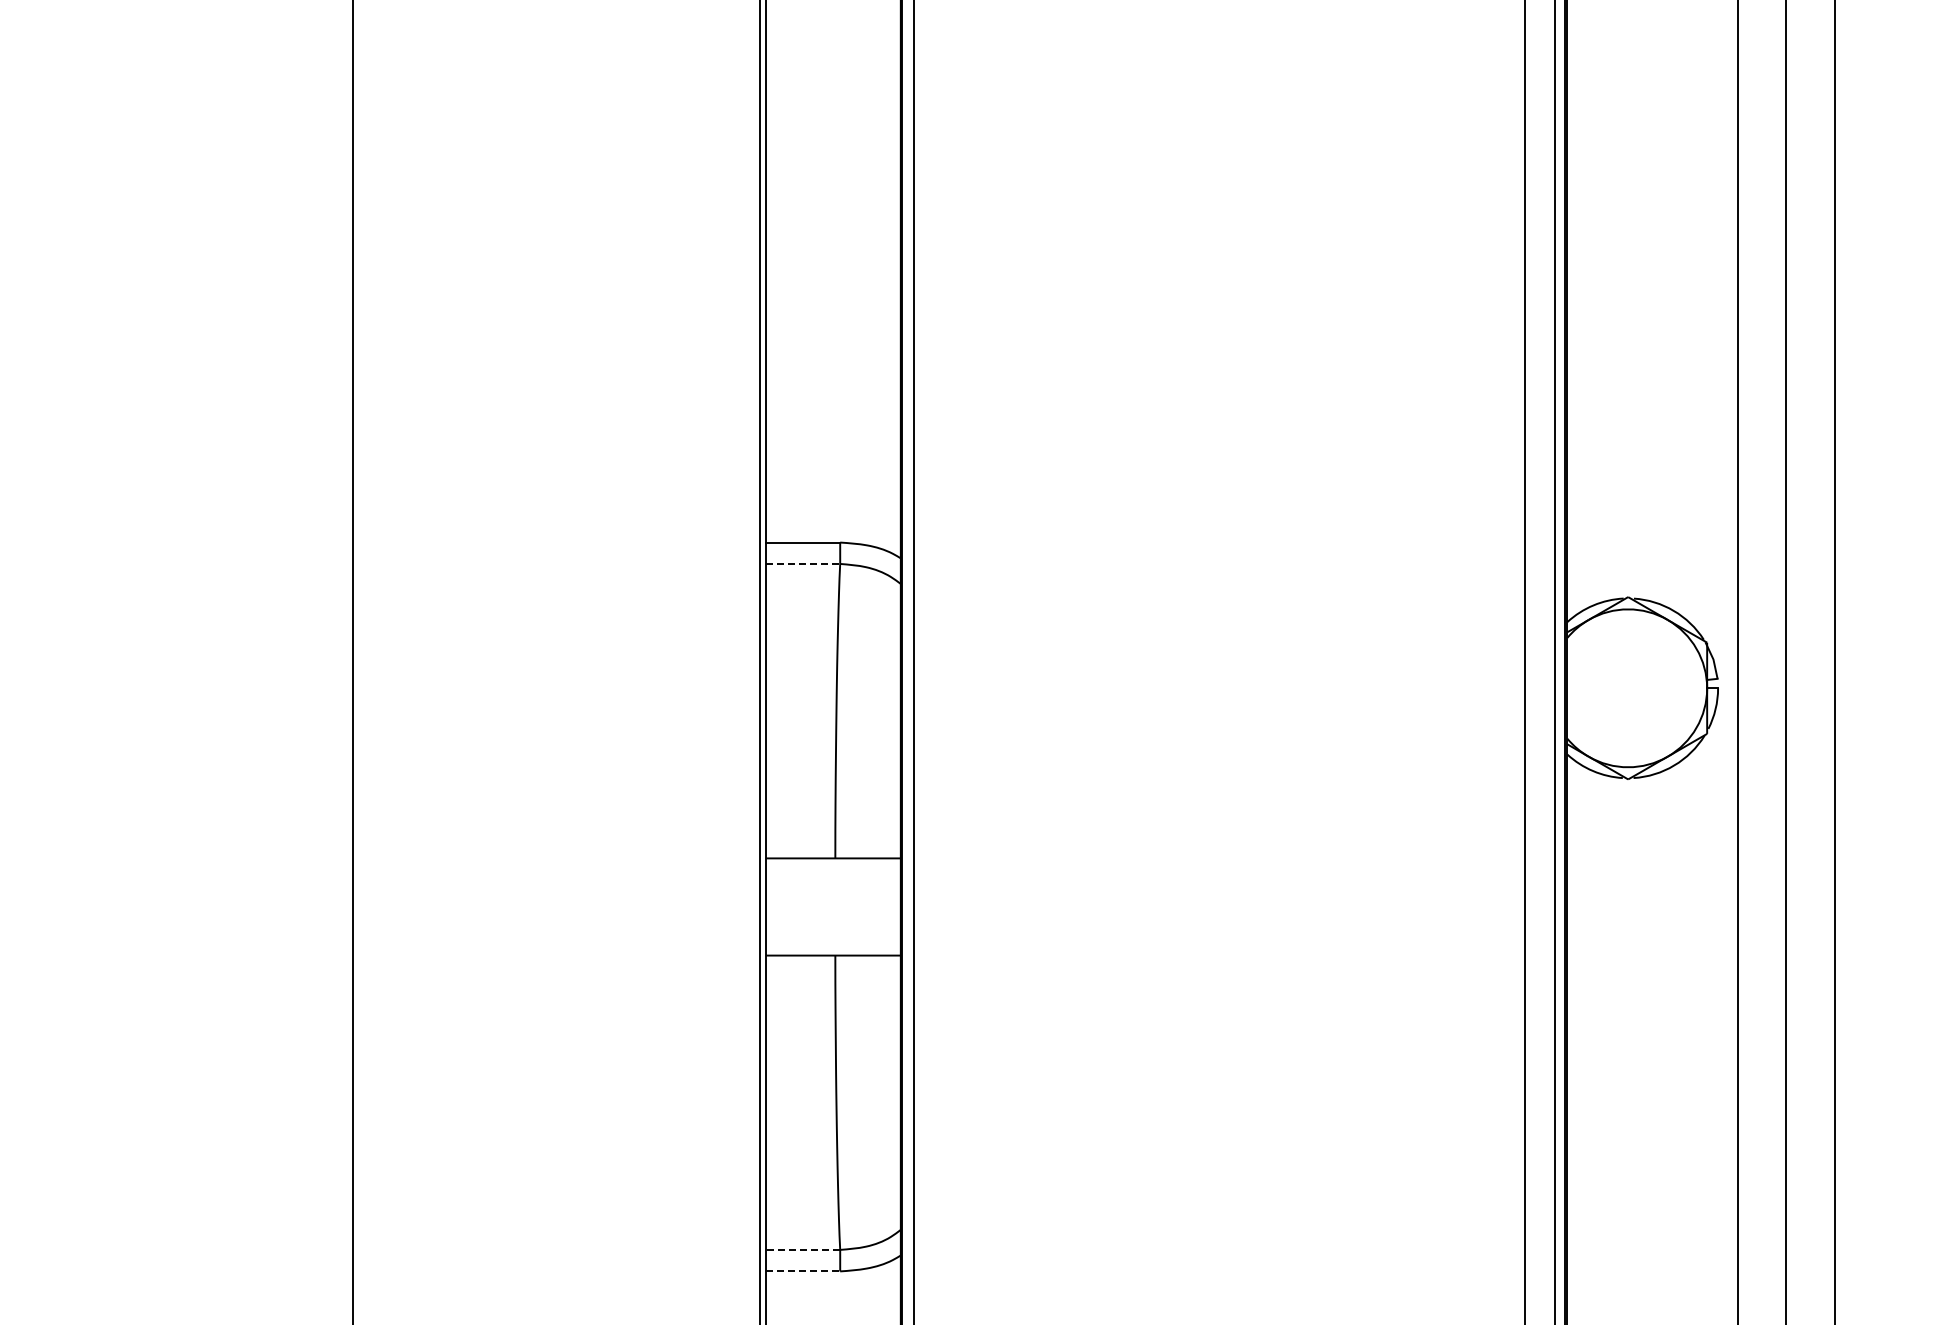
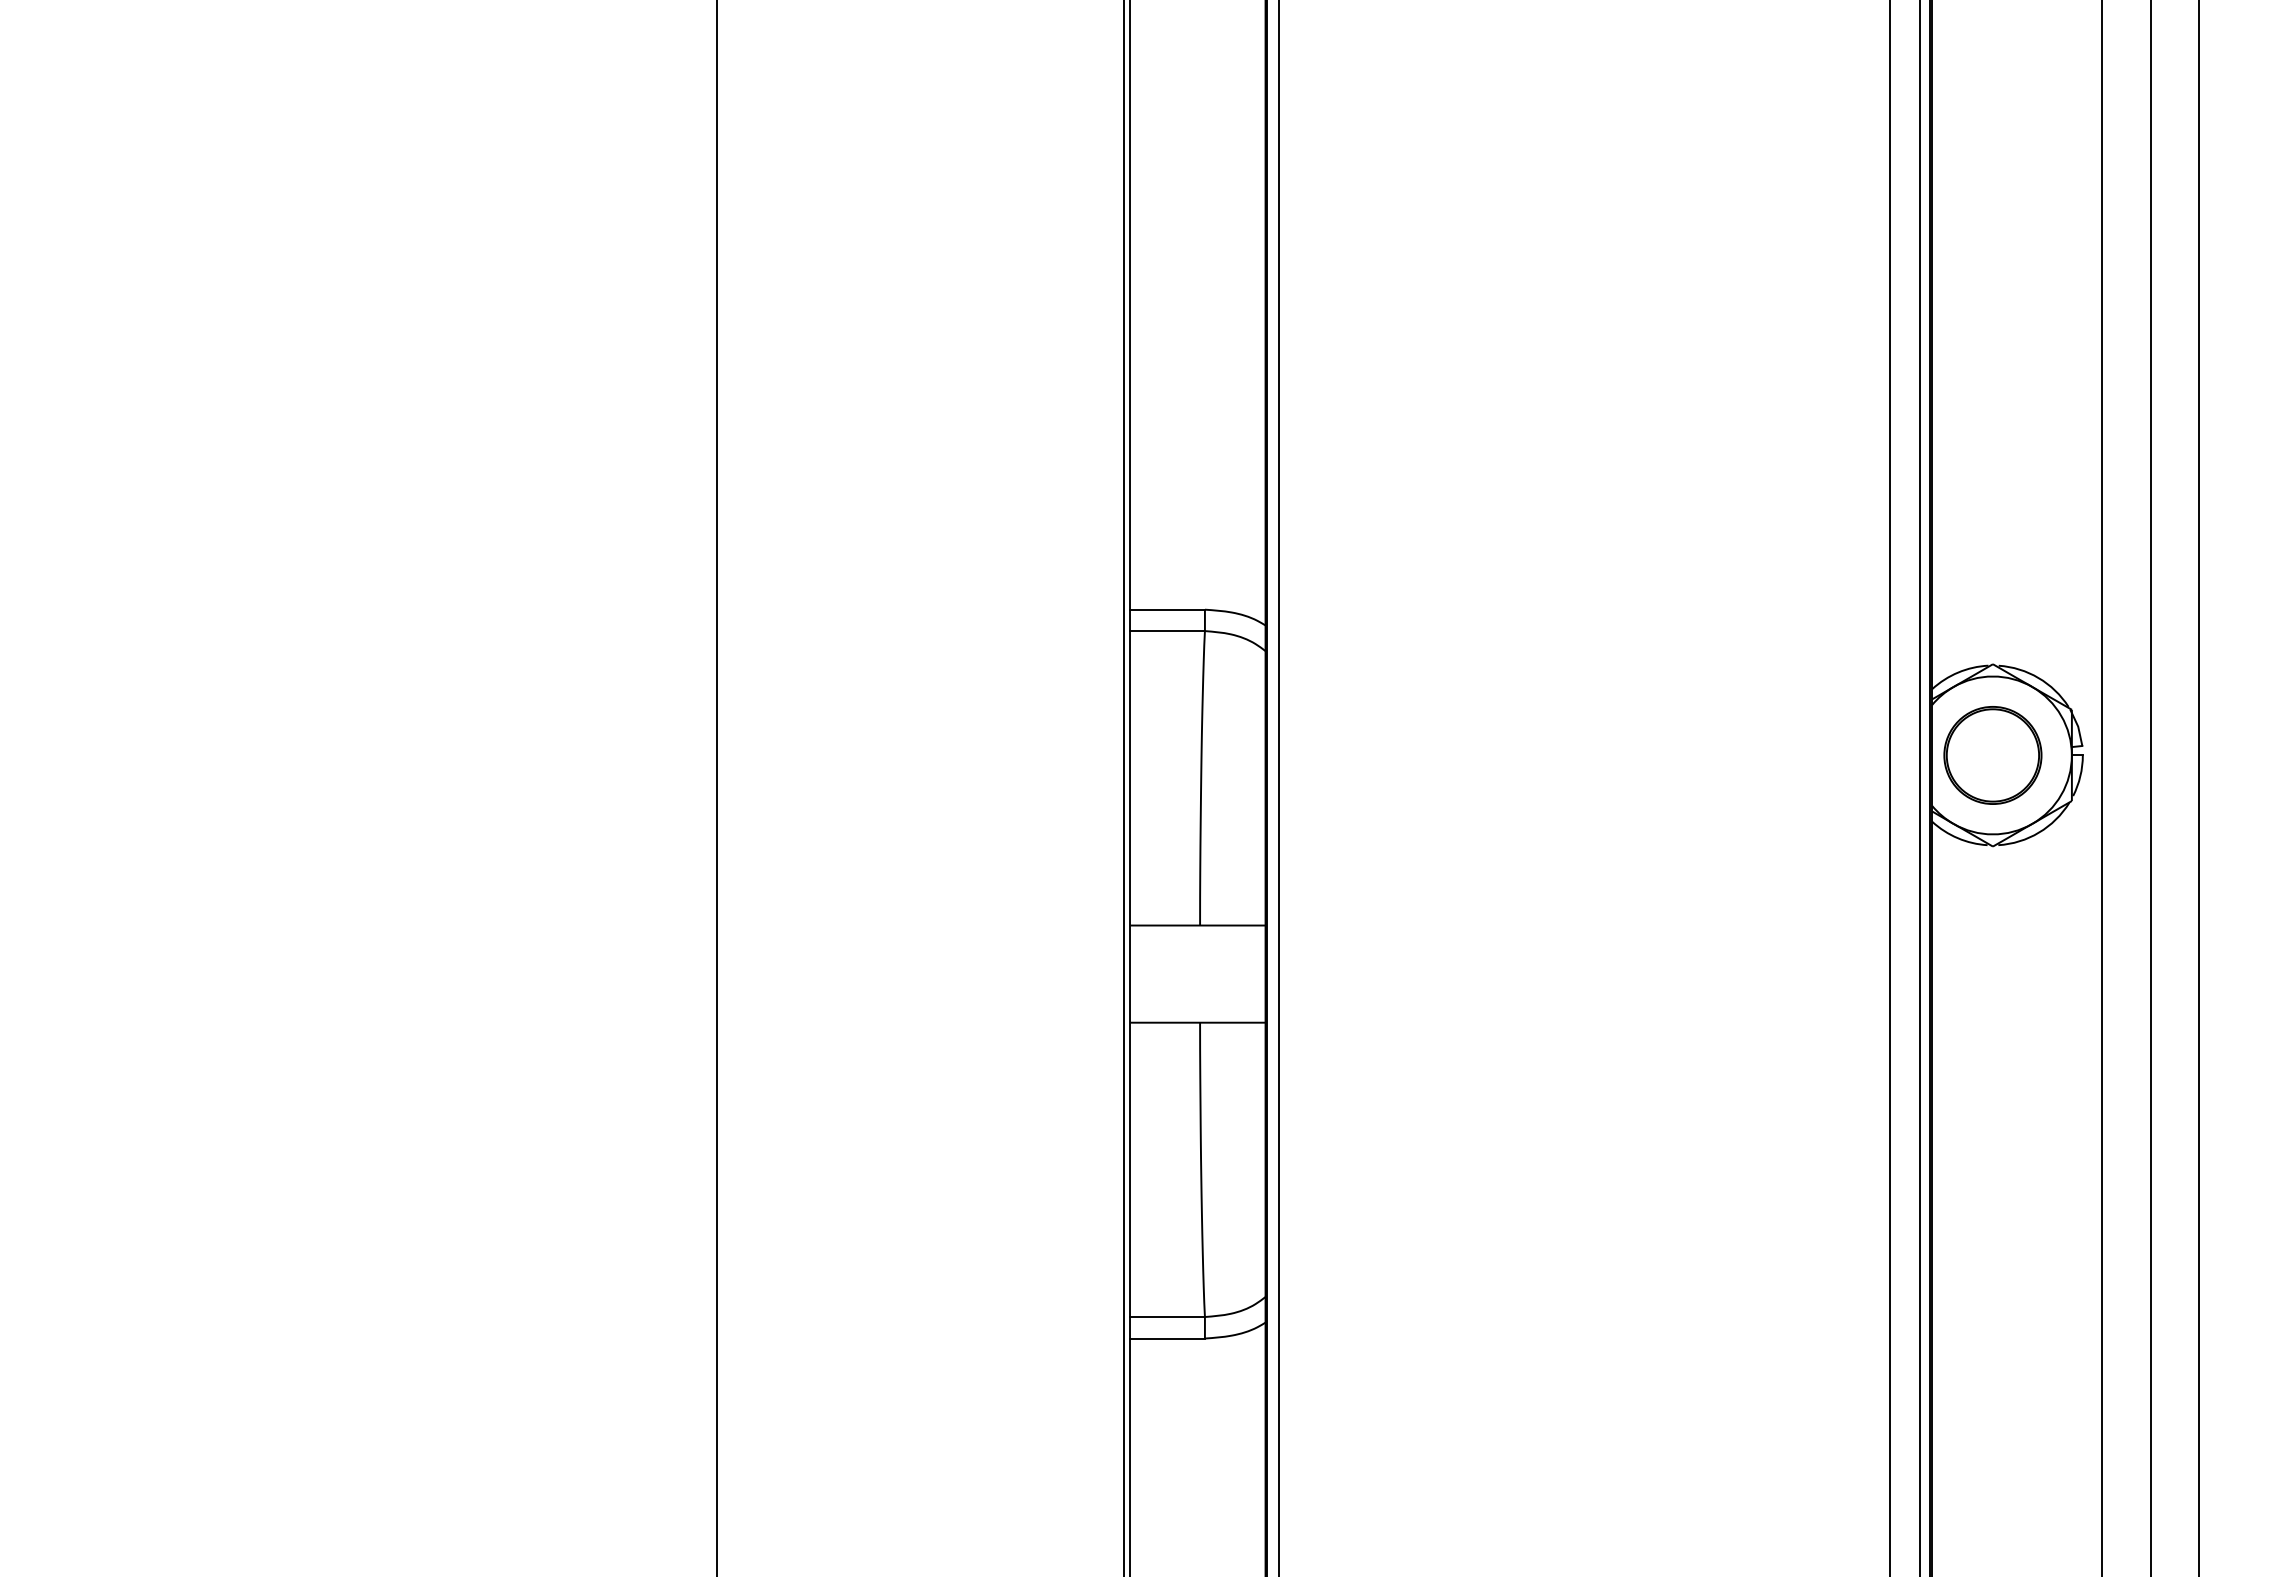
line: (803, 564) -> (1168, 631), dashed -> solid
part: (1627, 688) -> (1992, 755), added
line: (802, 1250) -> (1167, 1317), dashed -> solid
line: (803, 1271) -> (1168, 1338), dashed -> solid

